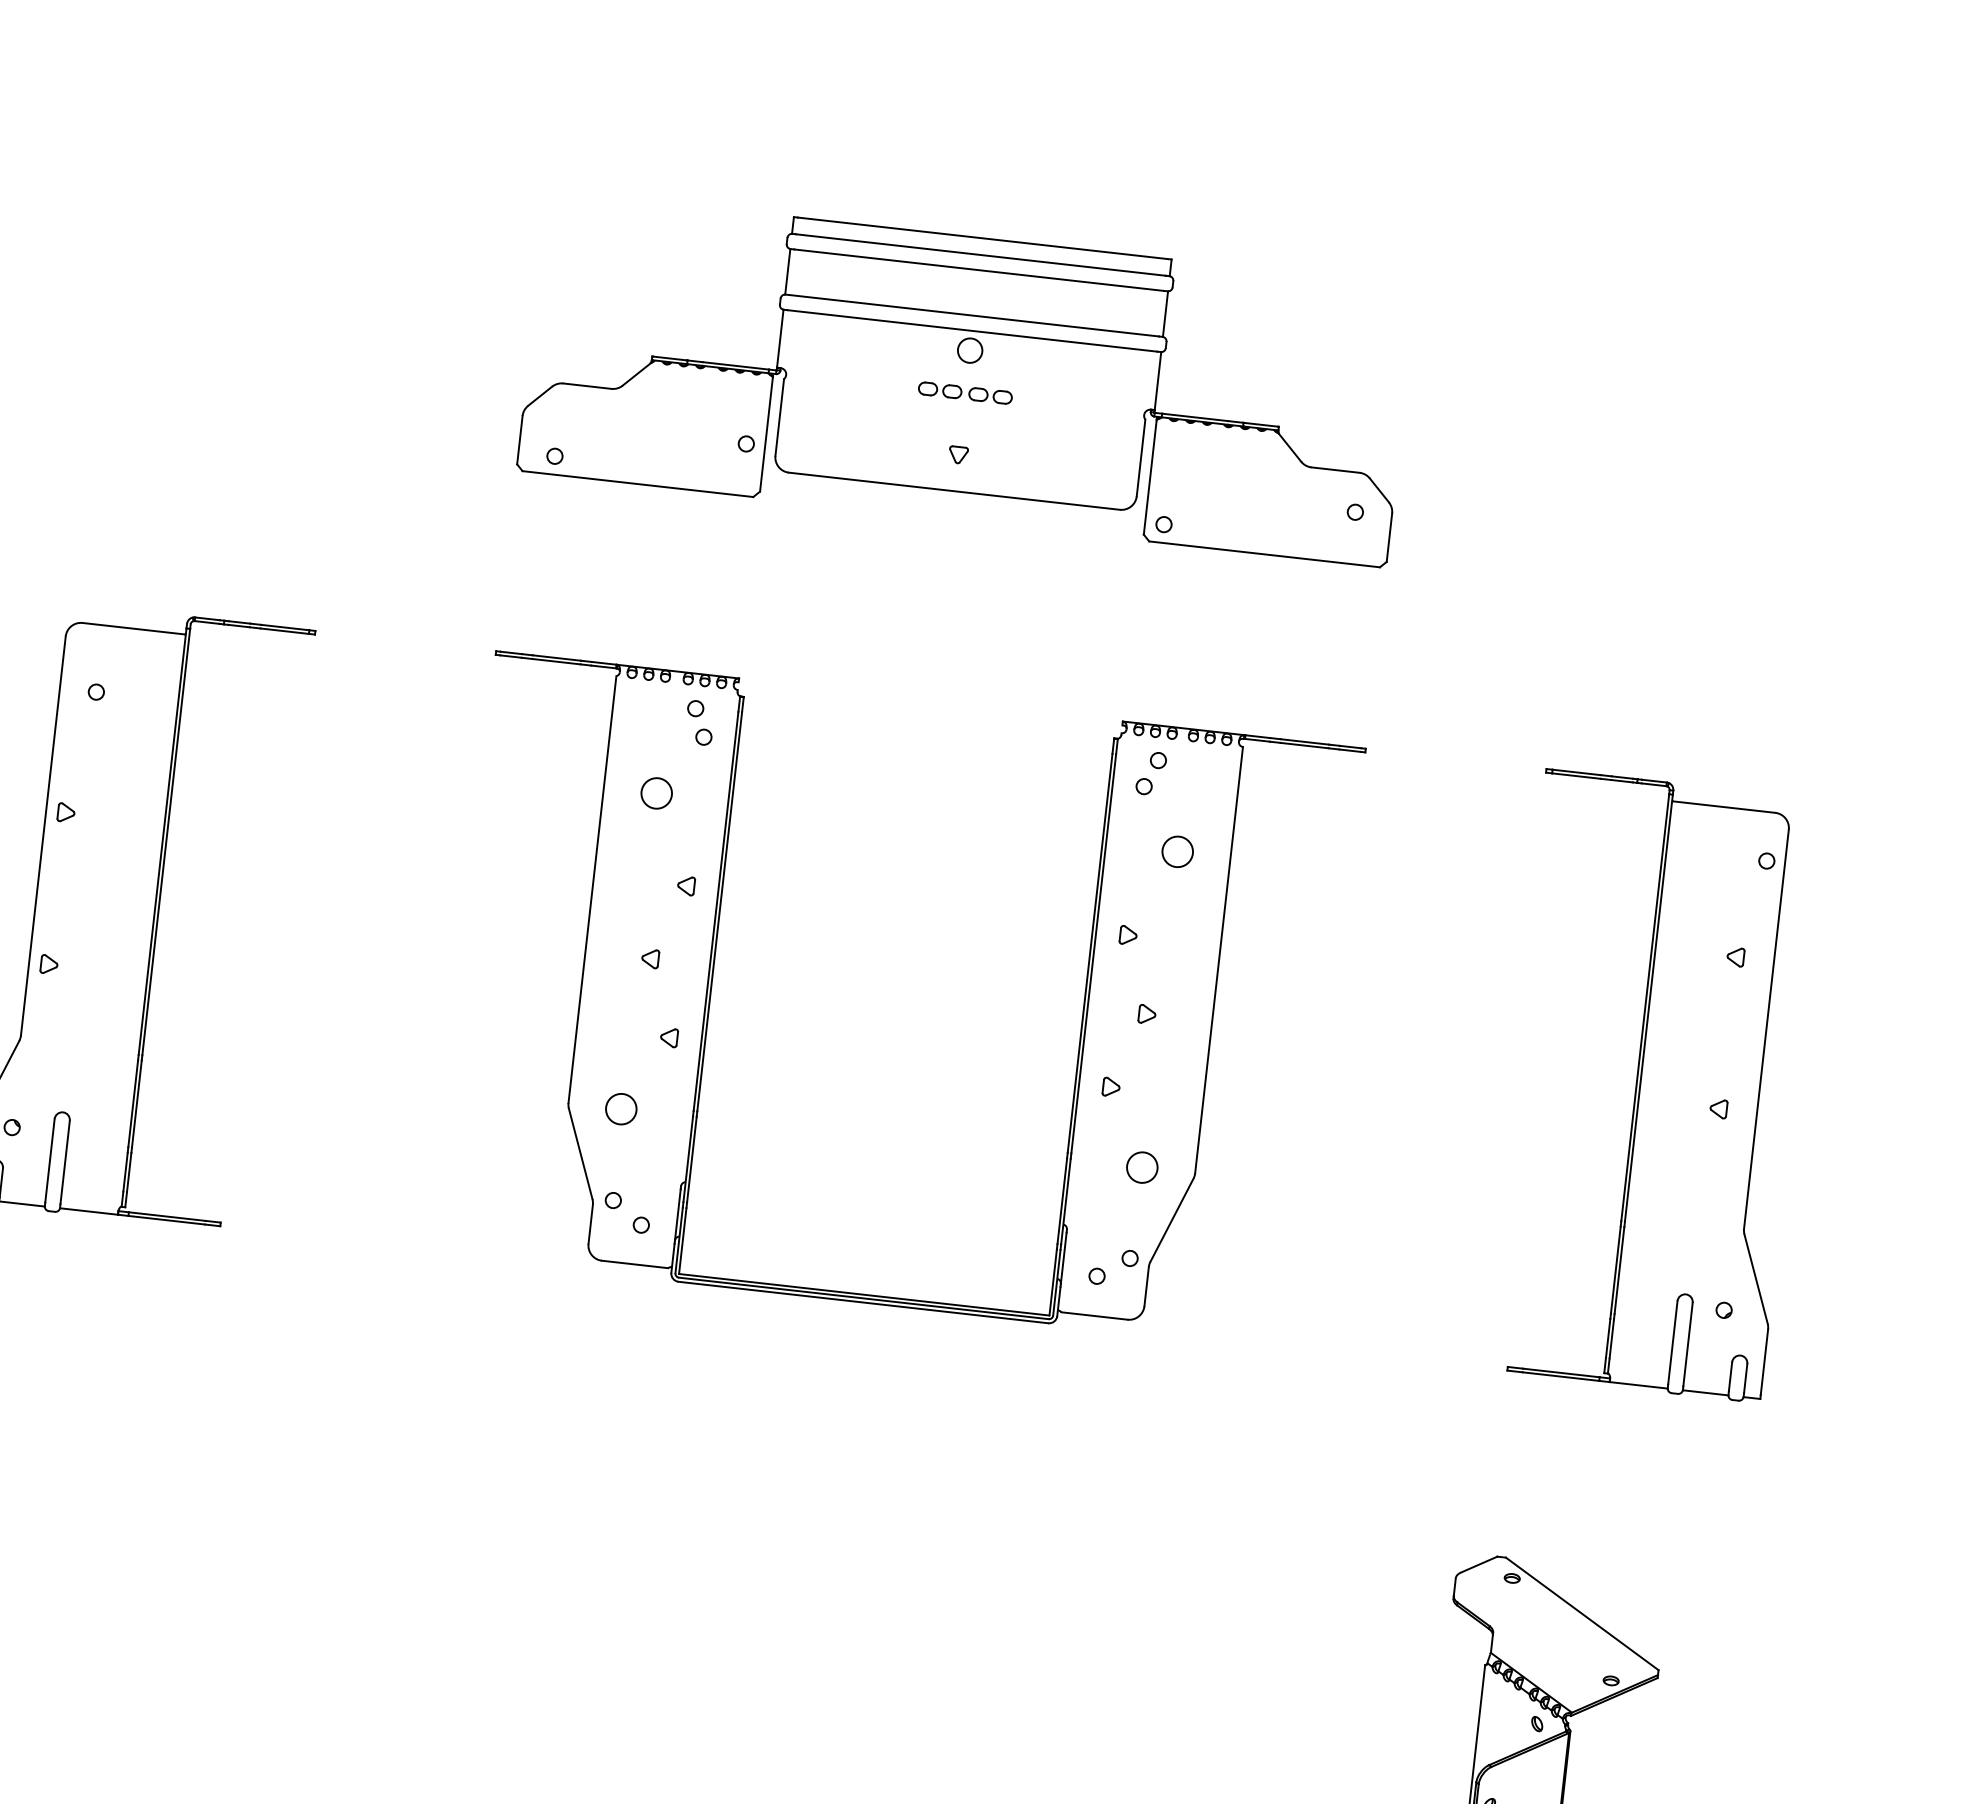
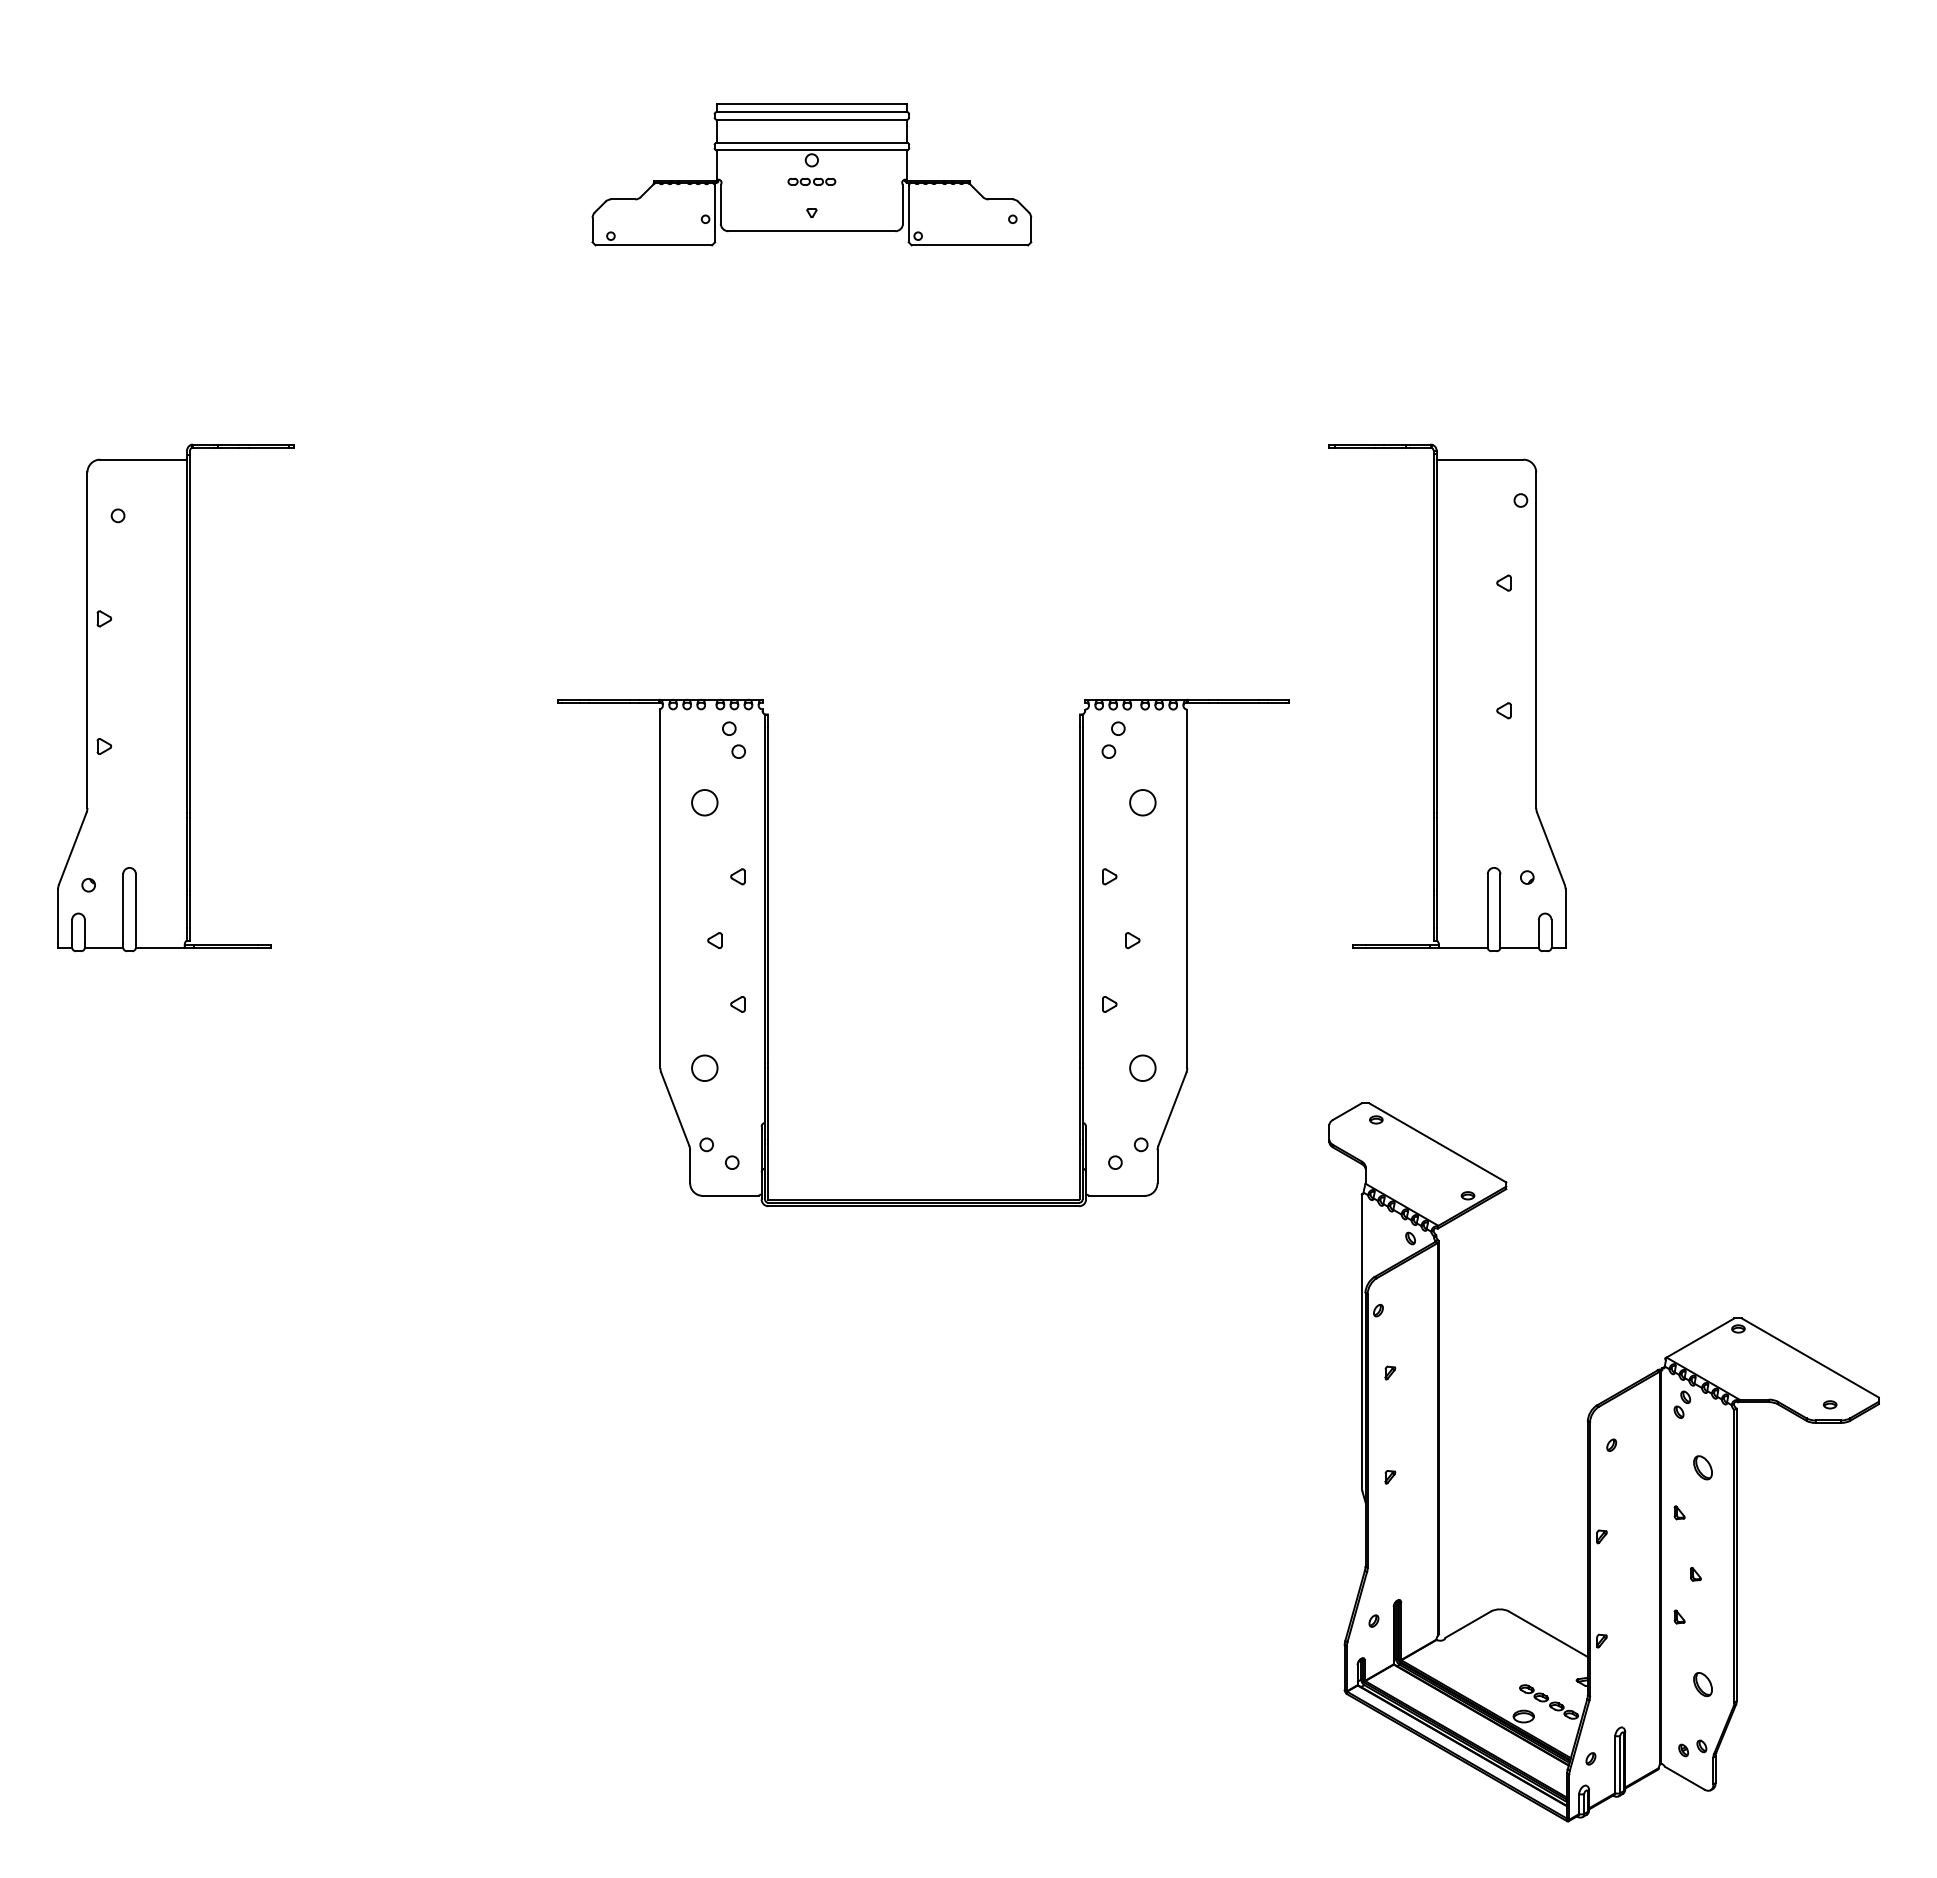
part: (966, 378) -> (811, 174), size x0.6
part: (712, 980) -> (768, 952), moved

